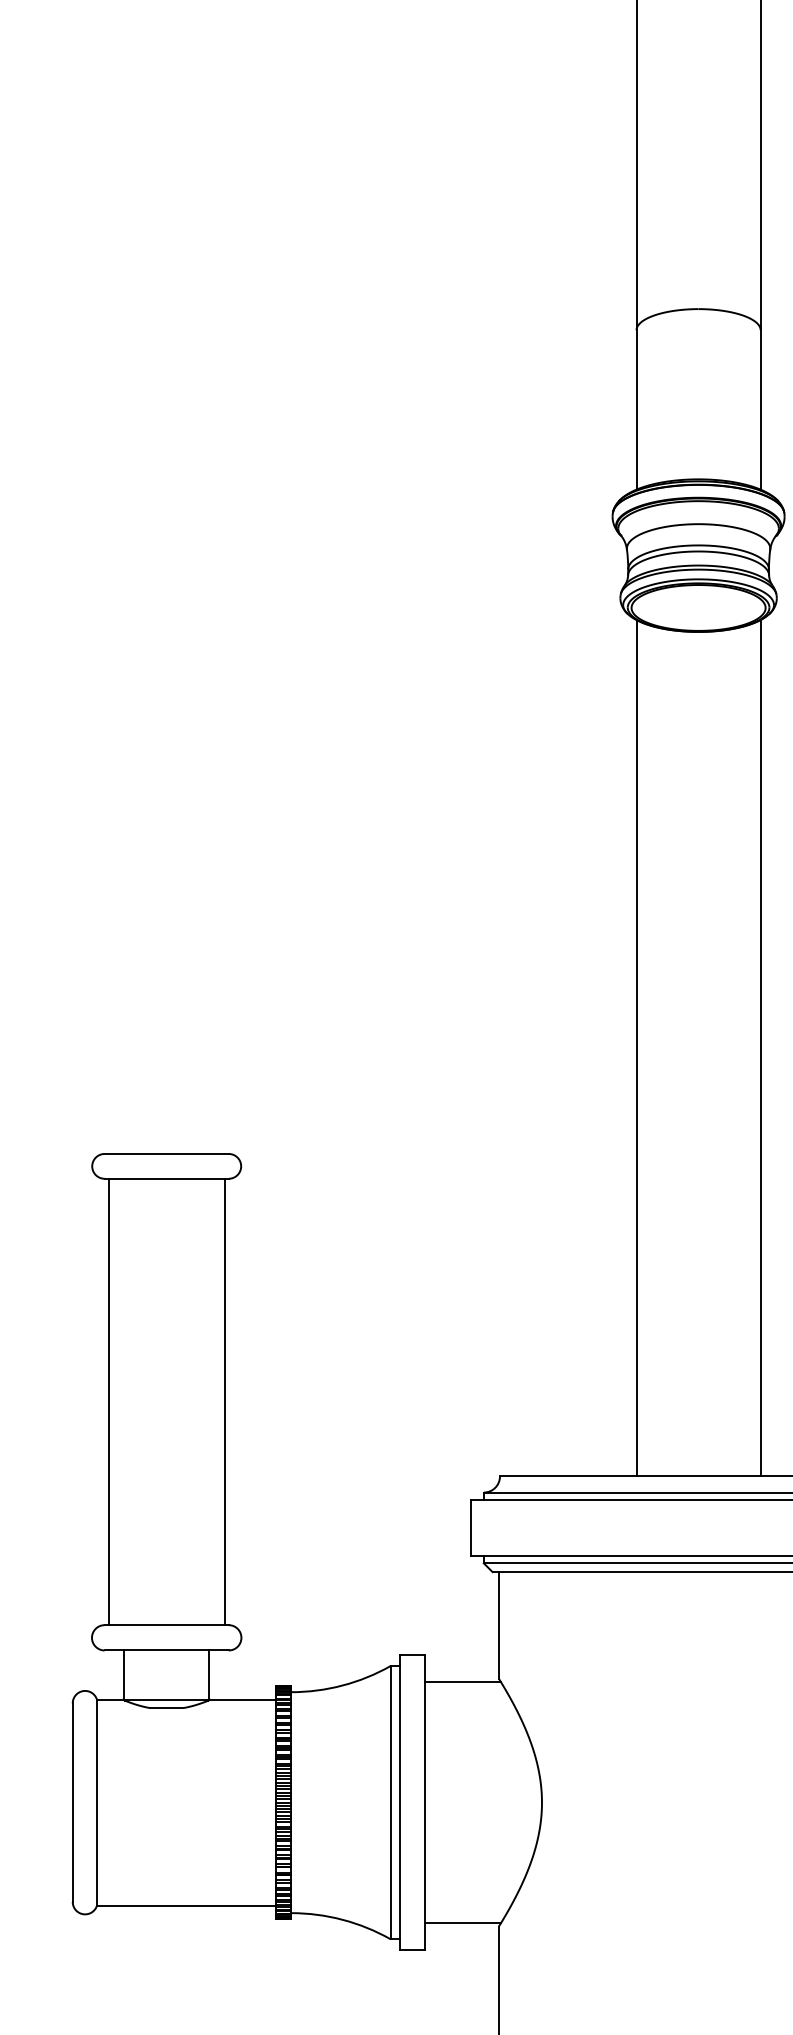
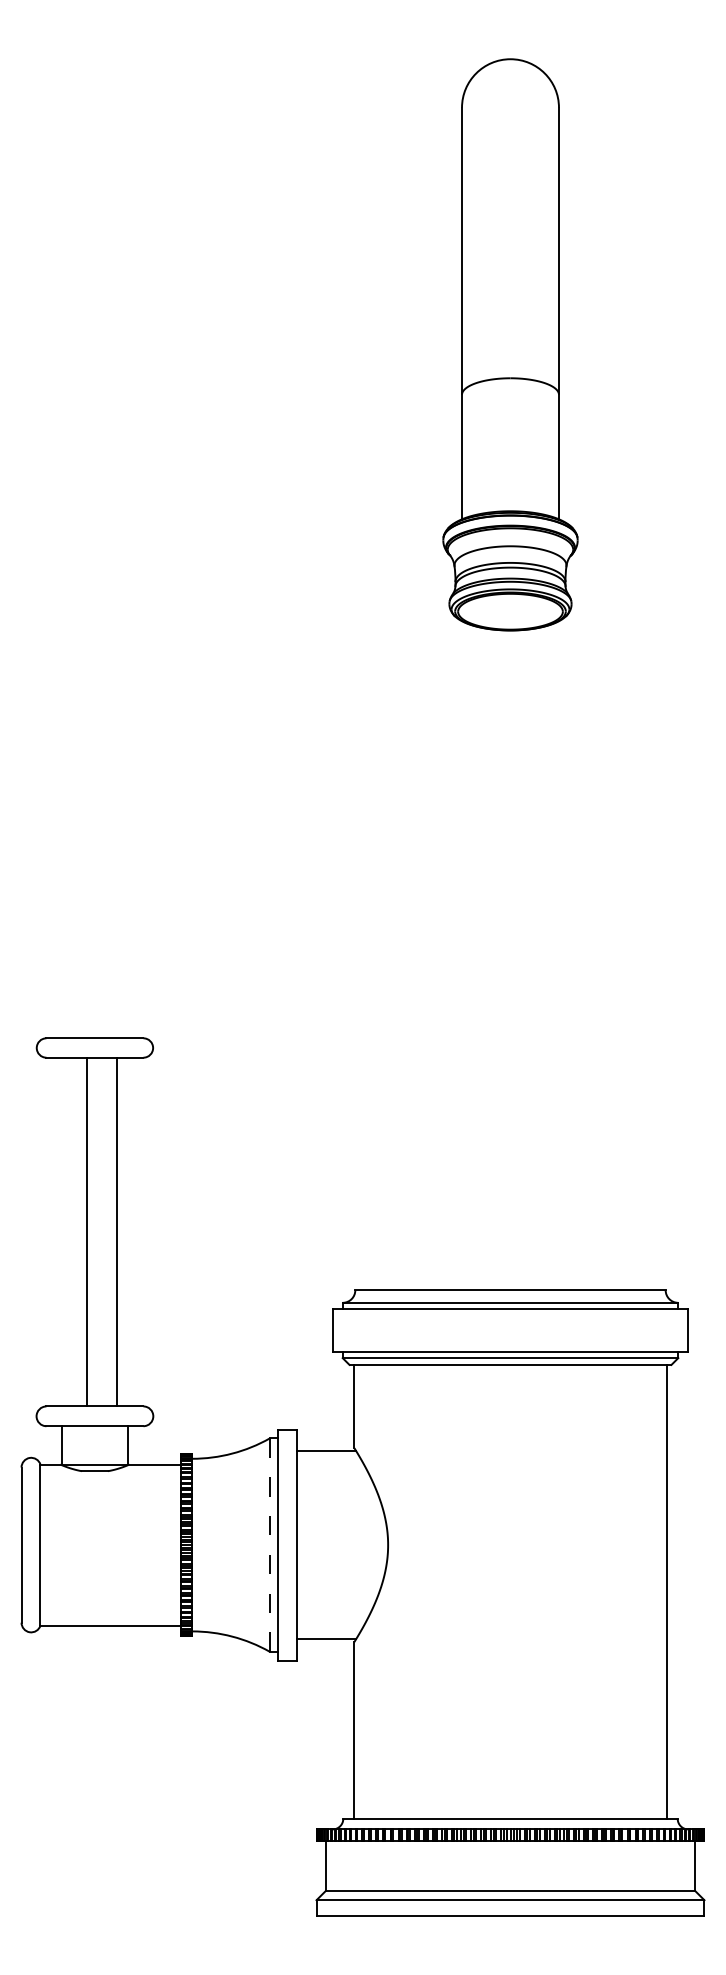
line: (637, 1047) -> (462, 955), removed
line: (760, 1047) -> (558, 955), removed
line: (108, 1401) -> (86, 1231), moved
line: (225, 1401) -> (117, 1231), moved
line: (390, 1803) -> (269, 1545), solid -> dashed

